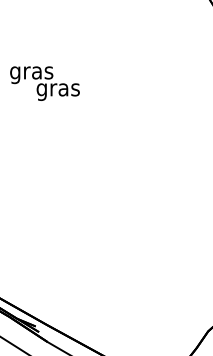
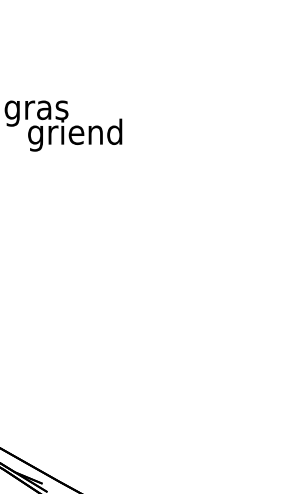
text: (57, 89) -> (74, 134), gras -> griend

